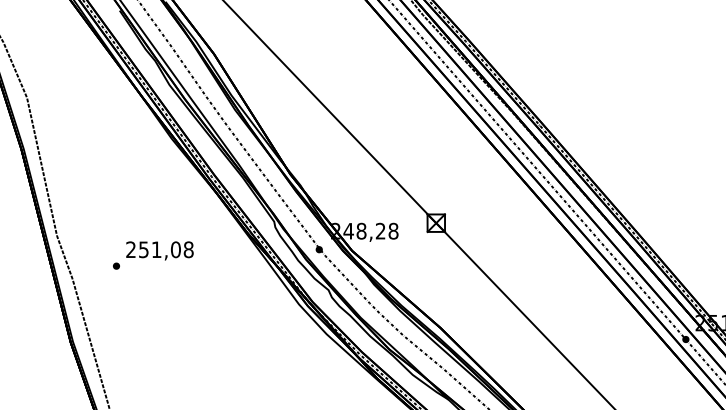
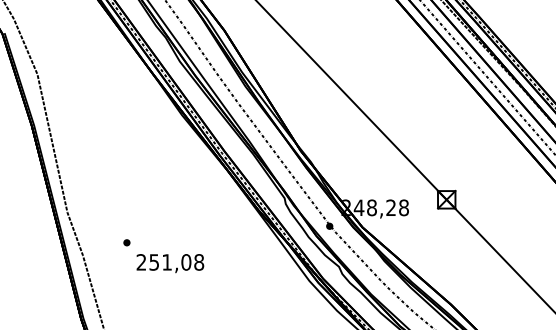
text: (159, 250) -> (169, 263), moved

